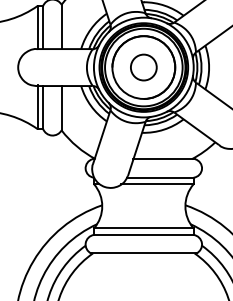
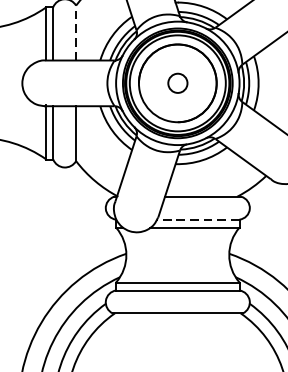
line: (61, 26) -> (75, 32), solid -> dashed
circle: (143, 67) -> (177, 83), size x0.6
line: (160, 177) -> (198, 219), solid -> dashed

